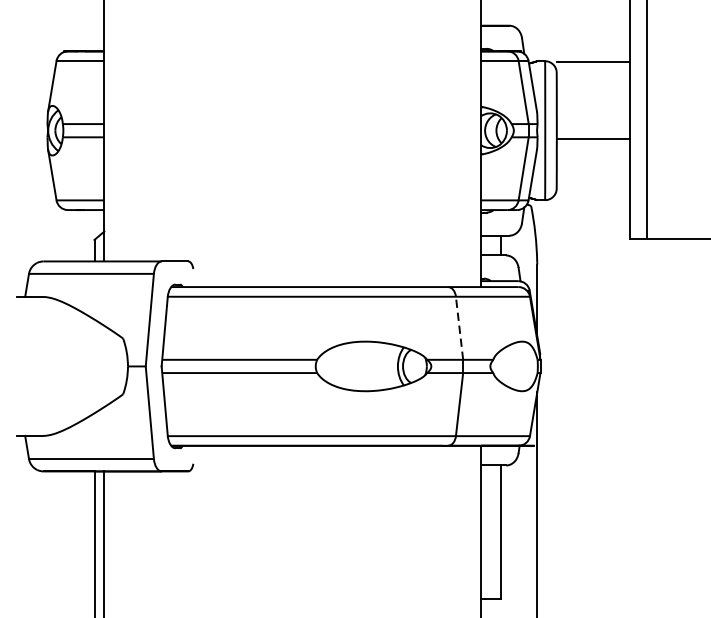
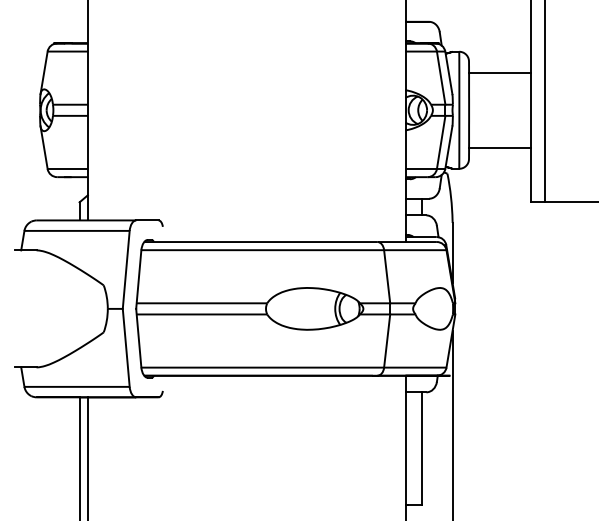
line: (592, 62) -> (499, 72), moved
line: (592, 138) -> (499, 147), moved
line: (459, 327) -> (387, 276), dashed -> solid

